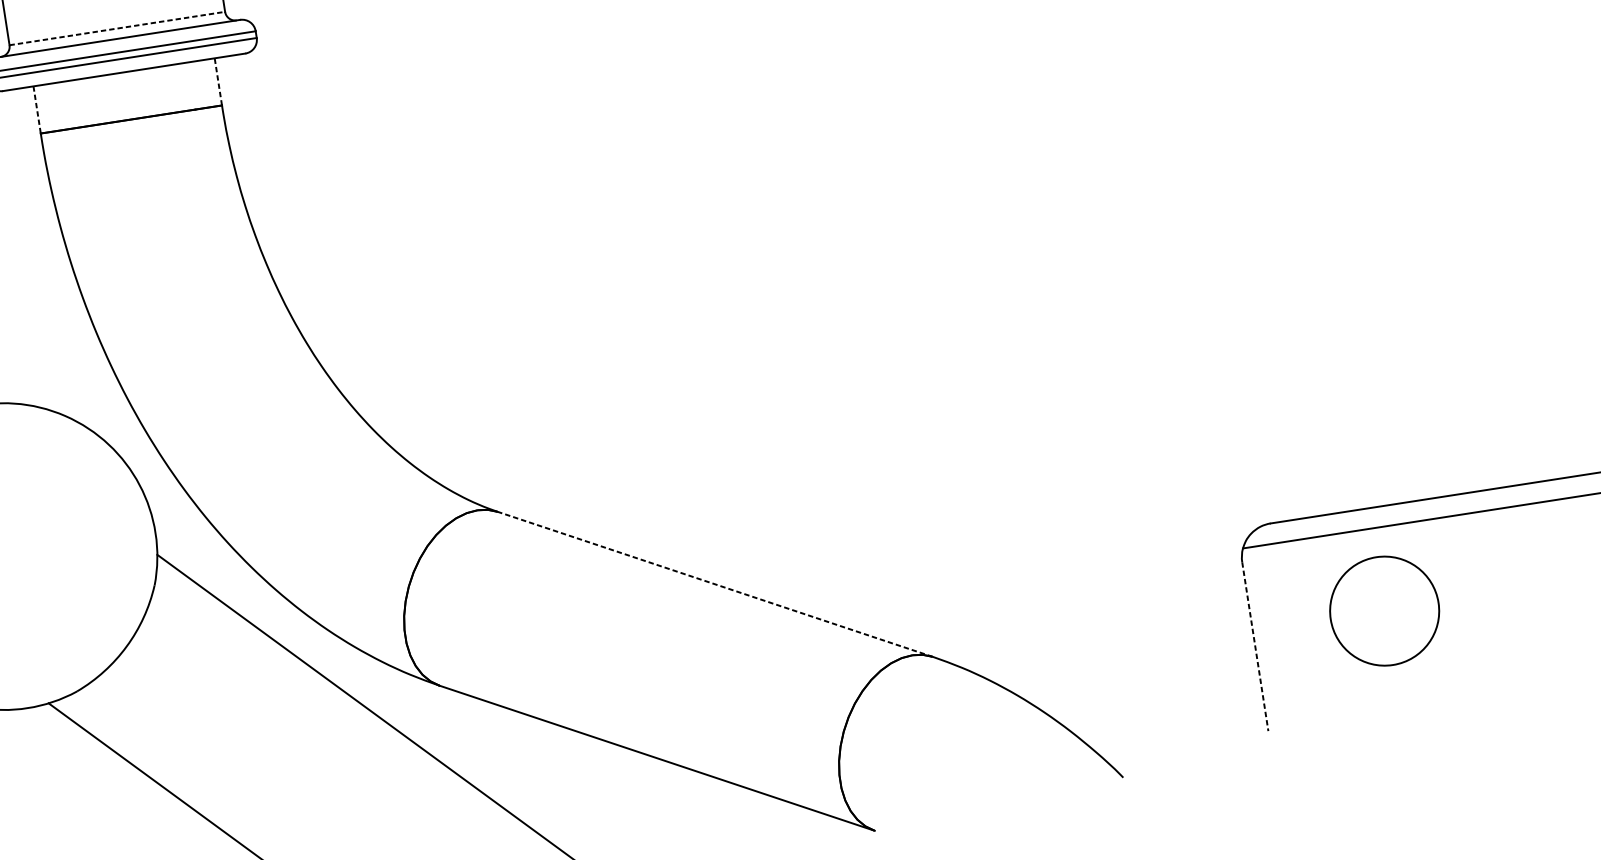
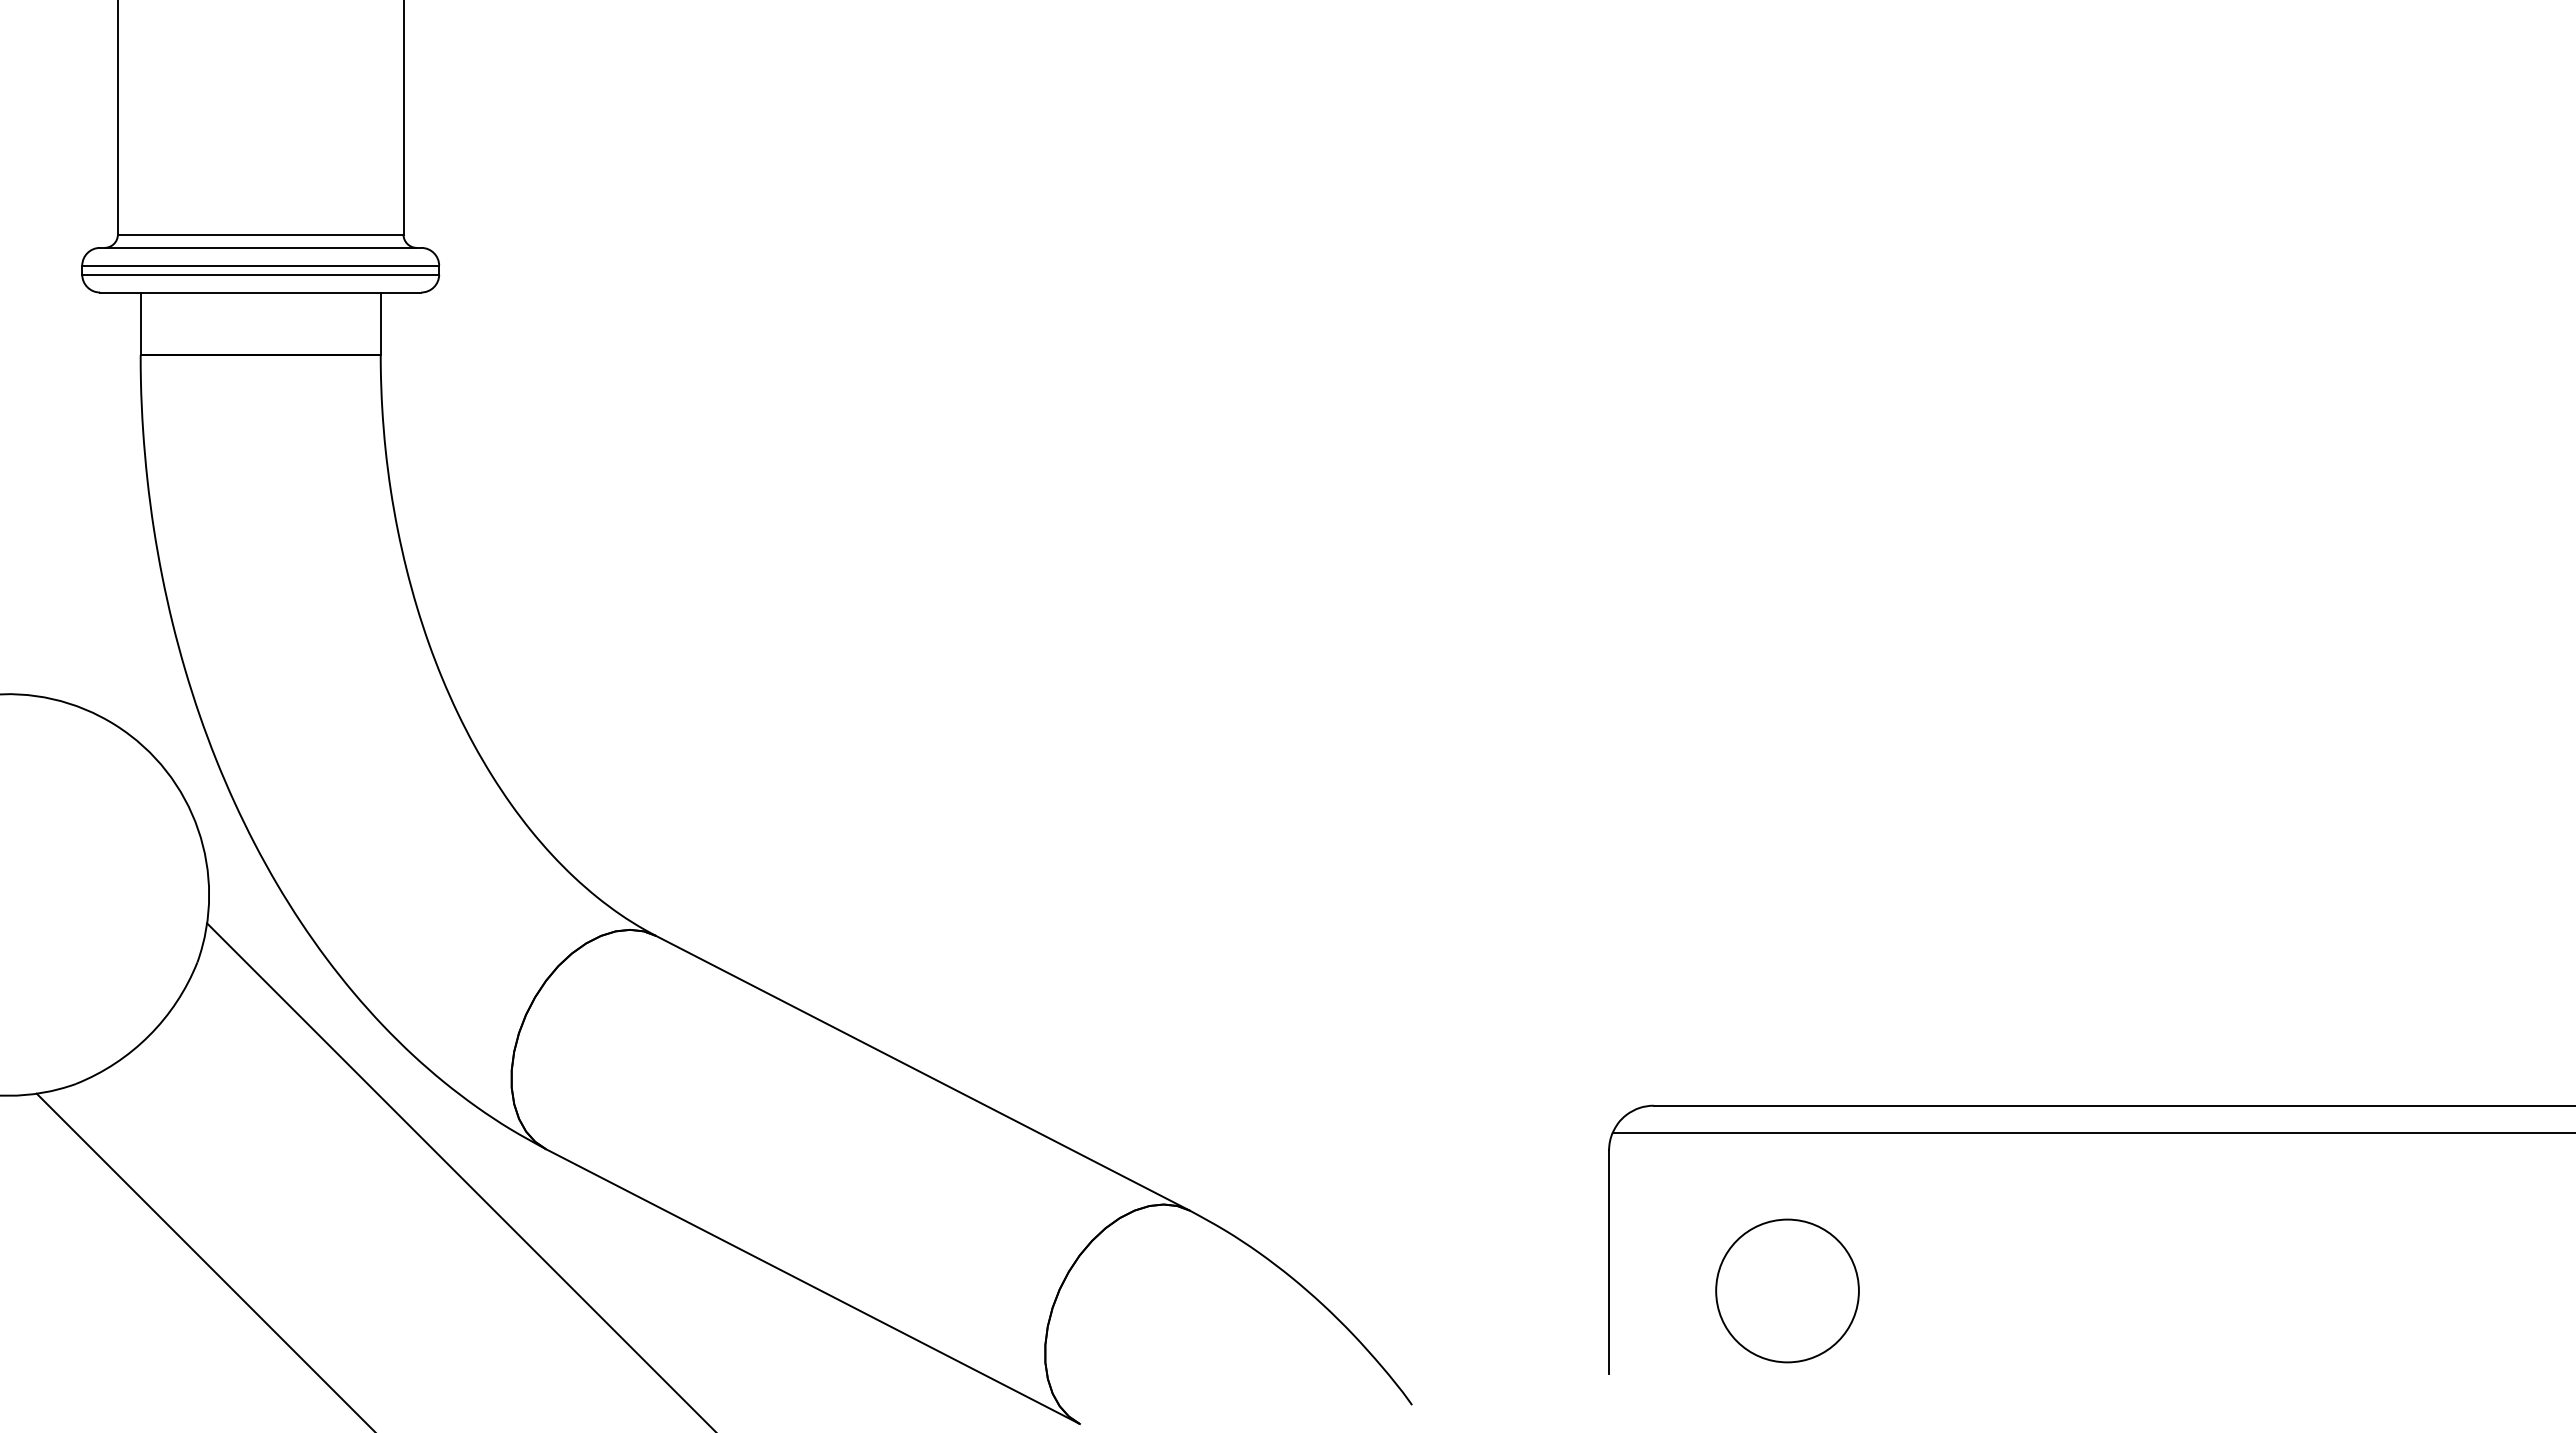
line: (117, 28) -> (260, 234), dashed -> solid
line: (218, 81) -> (380, 323), dashed -> solid
line: (37, 110) -> (140, 324), dashed -> solid
line: (714, 584) -> (922, 1073), dashed -> solid
circle: (1384, 610) -> (1787, 1290), moved
line: (1255, 646) -> (1609, 1262), dashed -> solid

